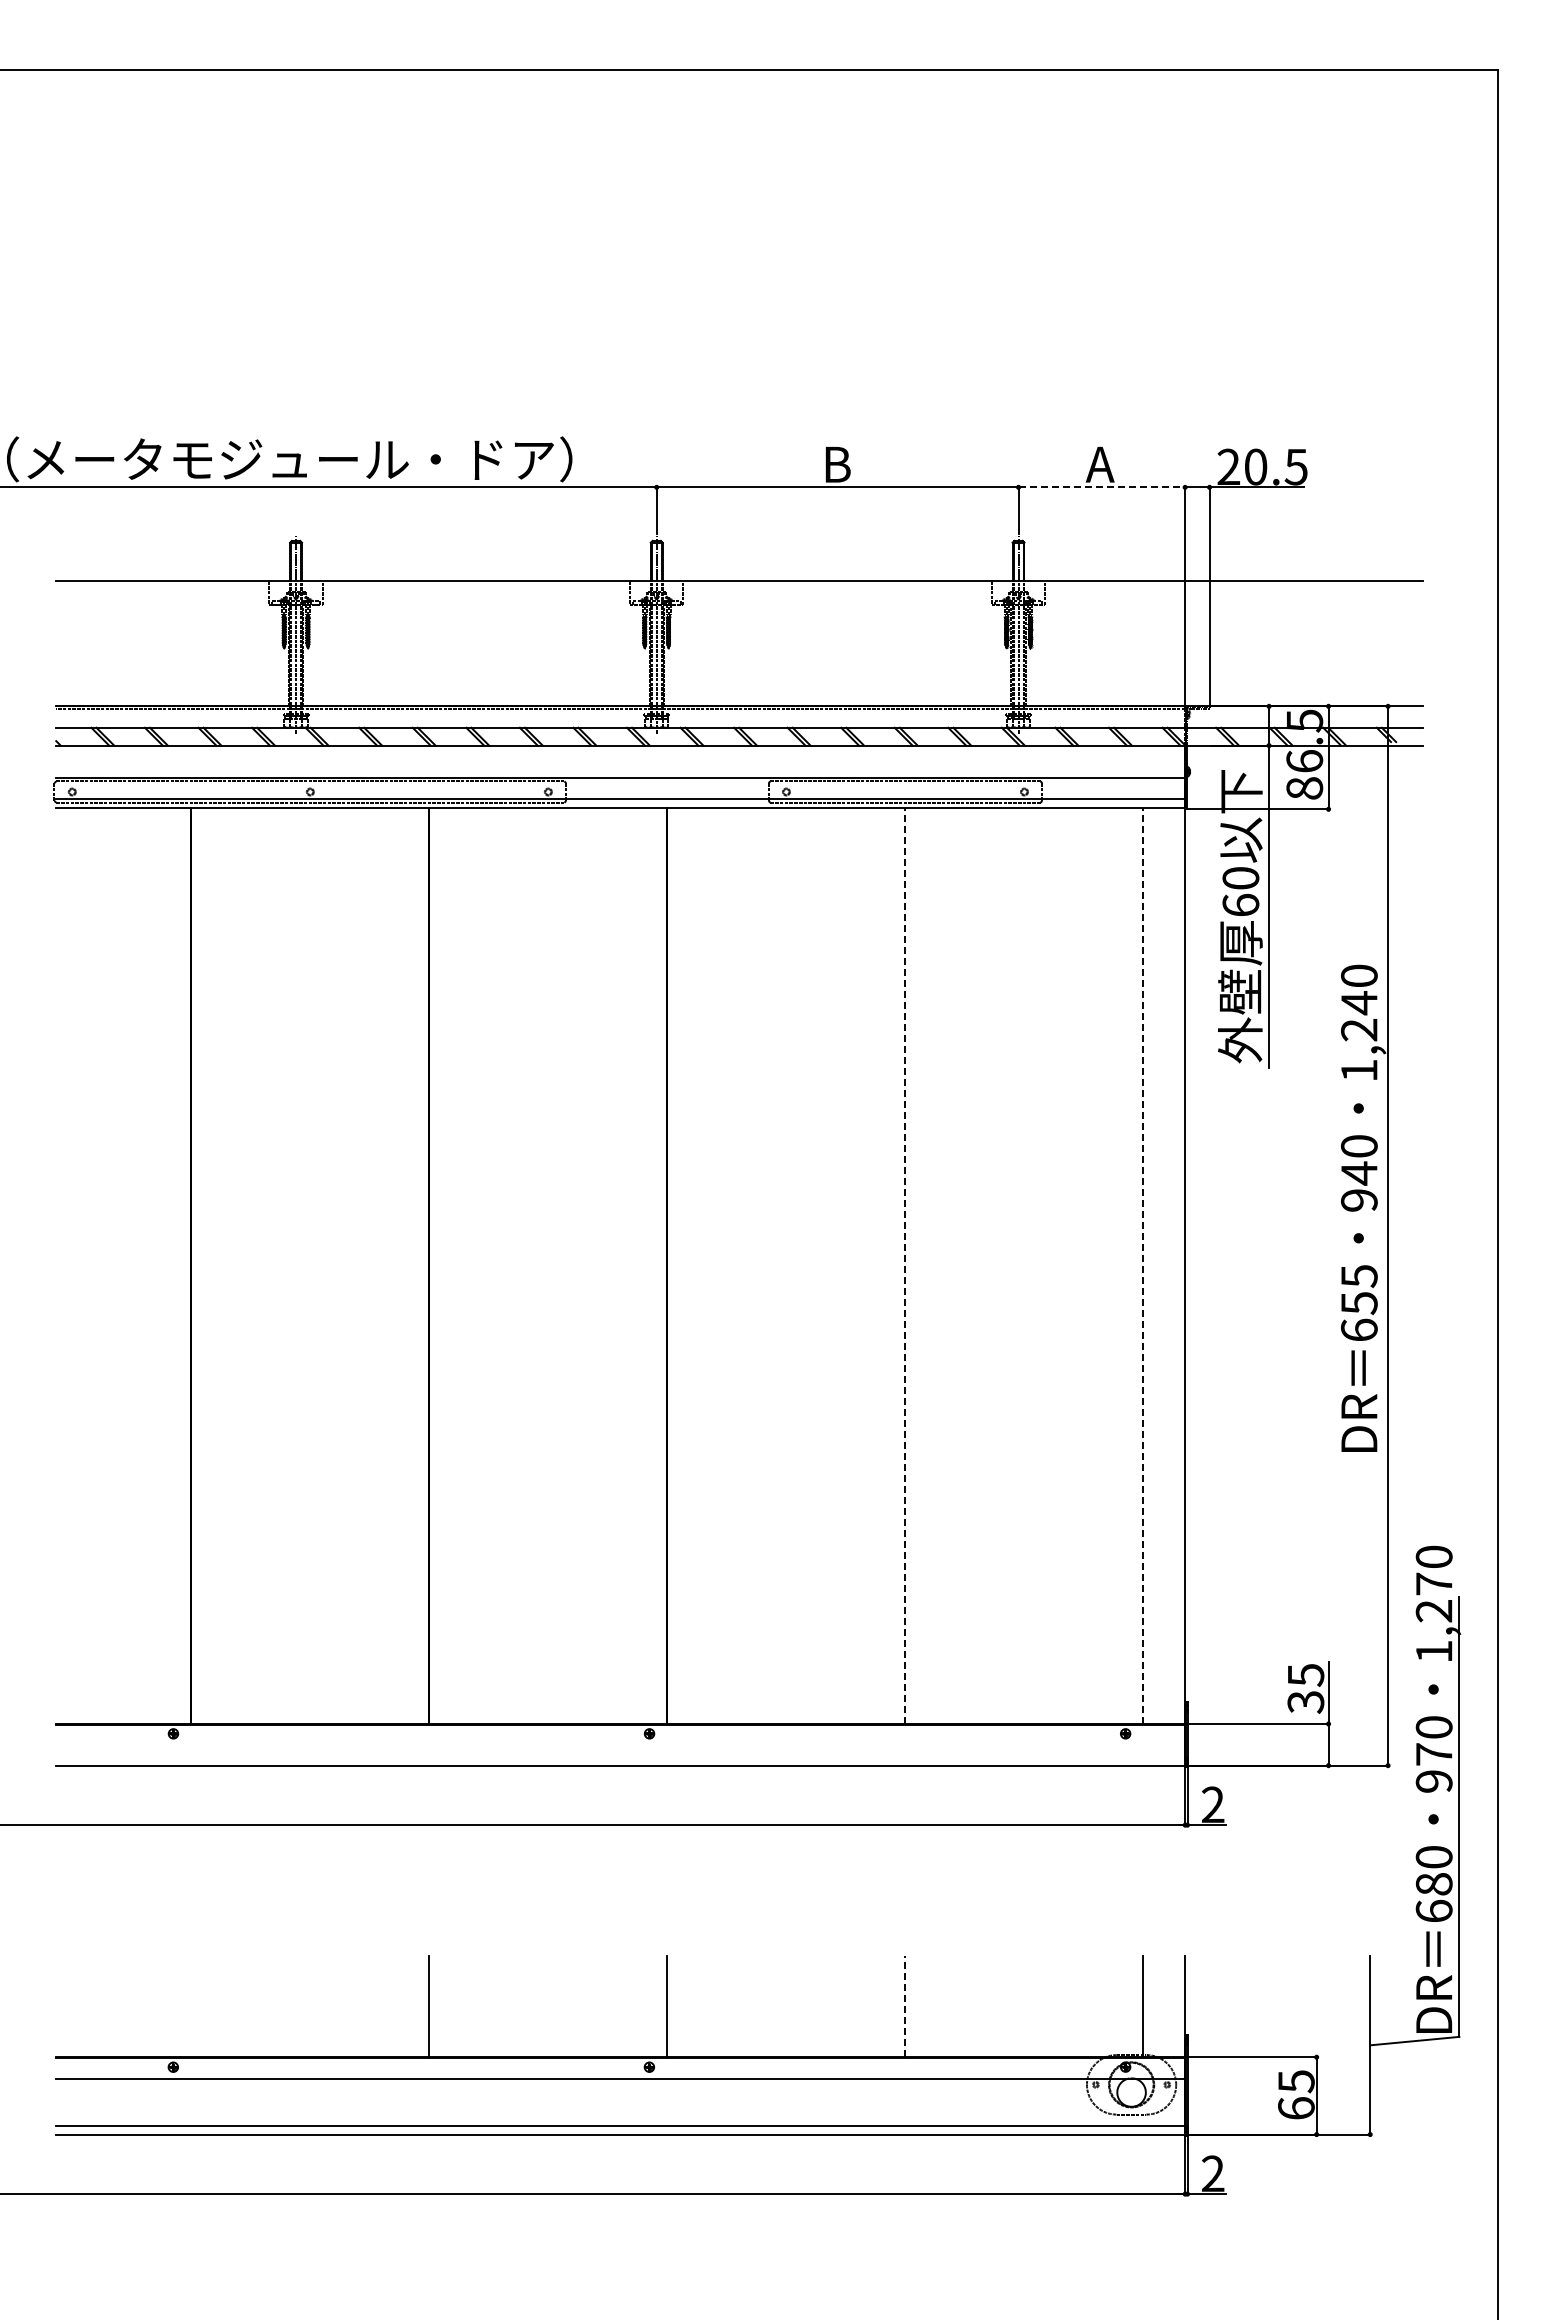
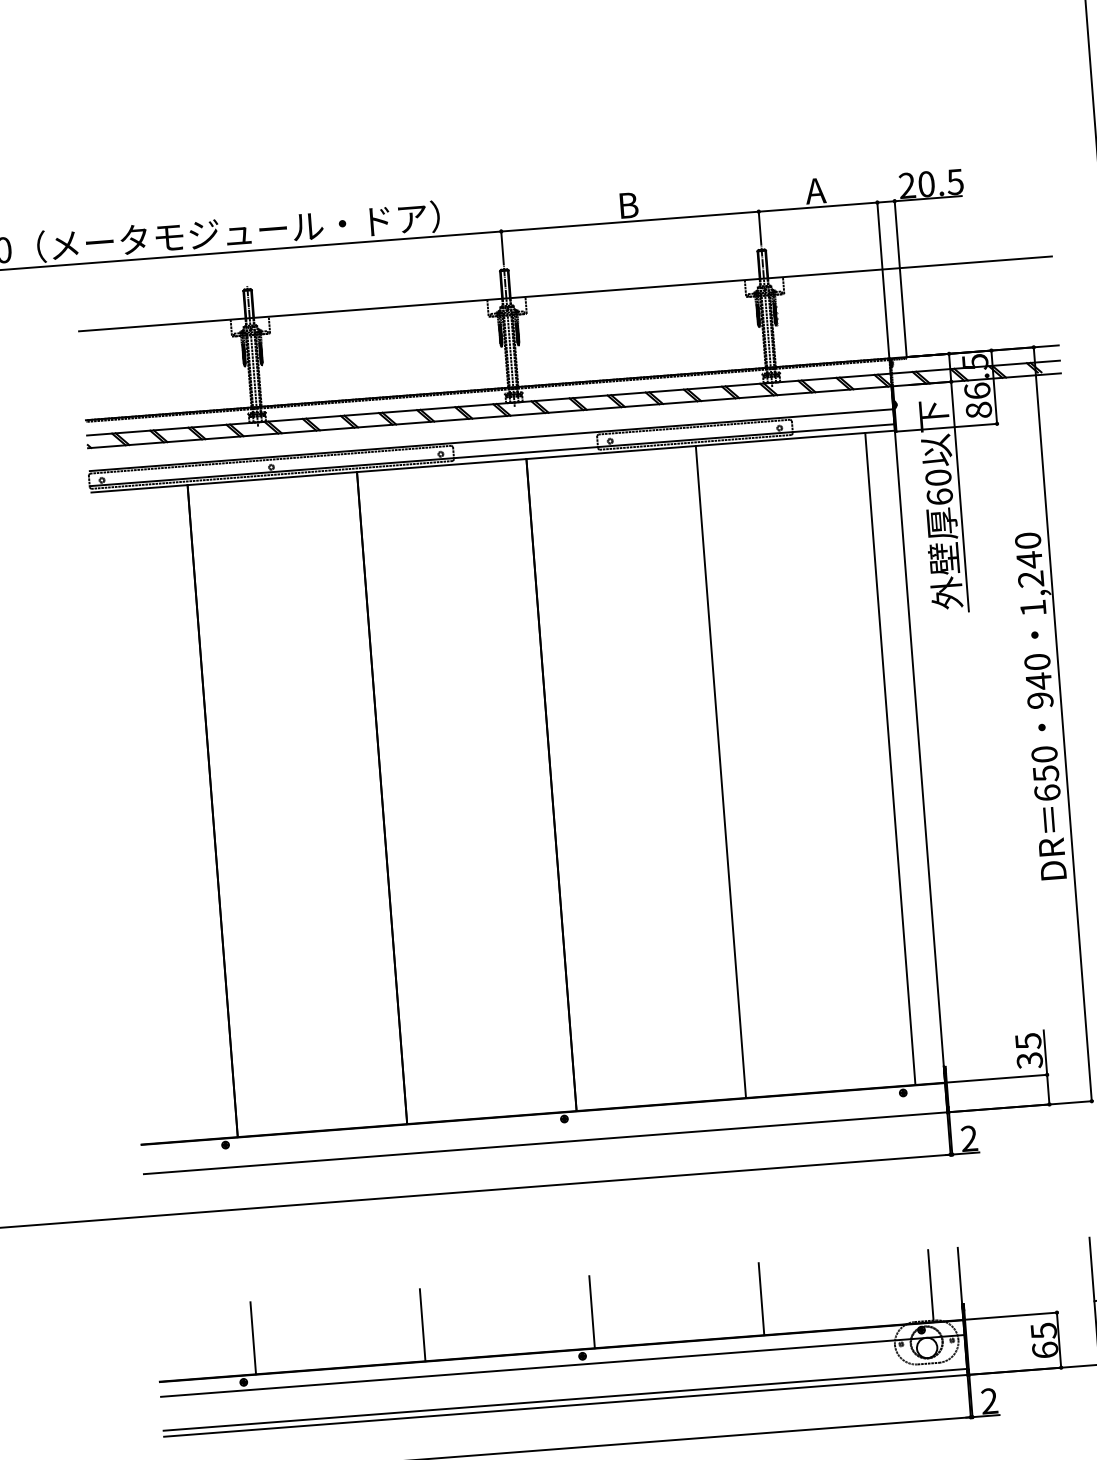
line: (1102, 487) -> (818, 207), dashed -> solid
line: (905, 1265) -> (720, 771), dashed -> solid
line: (1143, 1265) -> (890, 758), dashed -> solid
text: (1359, 1276) -> (1044, 754), 655 -> 650
line: (191, 2006) -> (253, 1338), added
line: (905, 2006) -> (761, 1299), dashed -> solid

